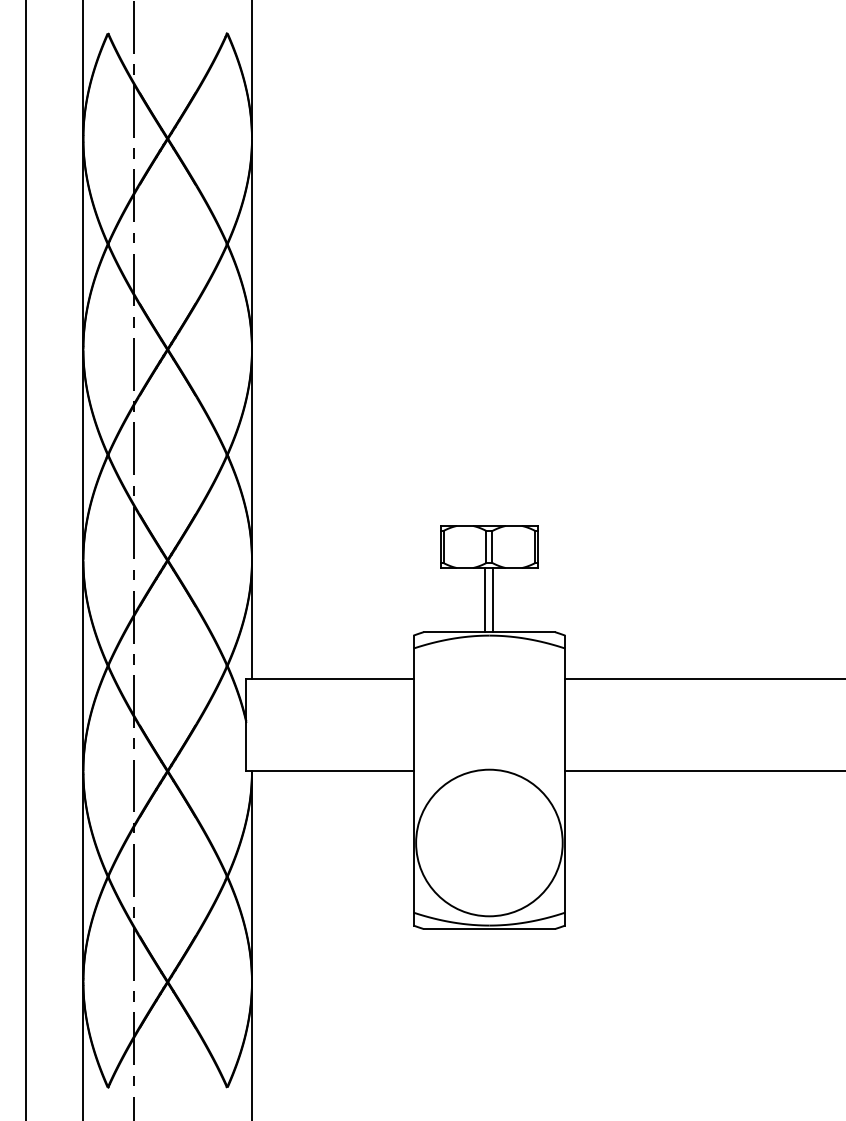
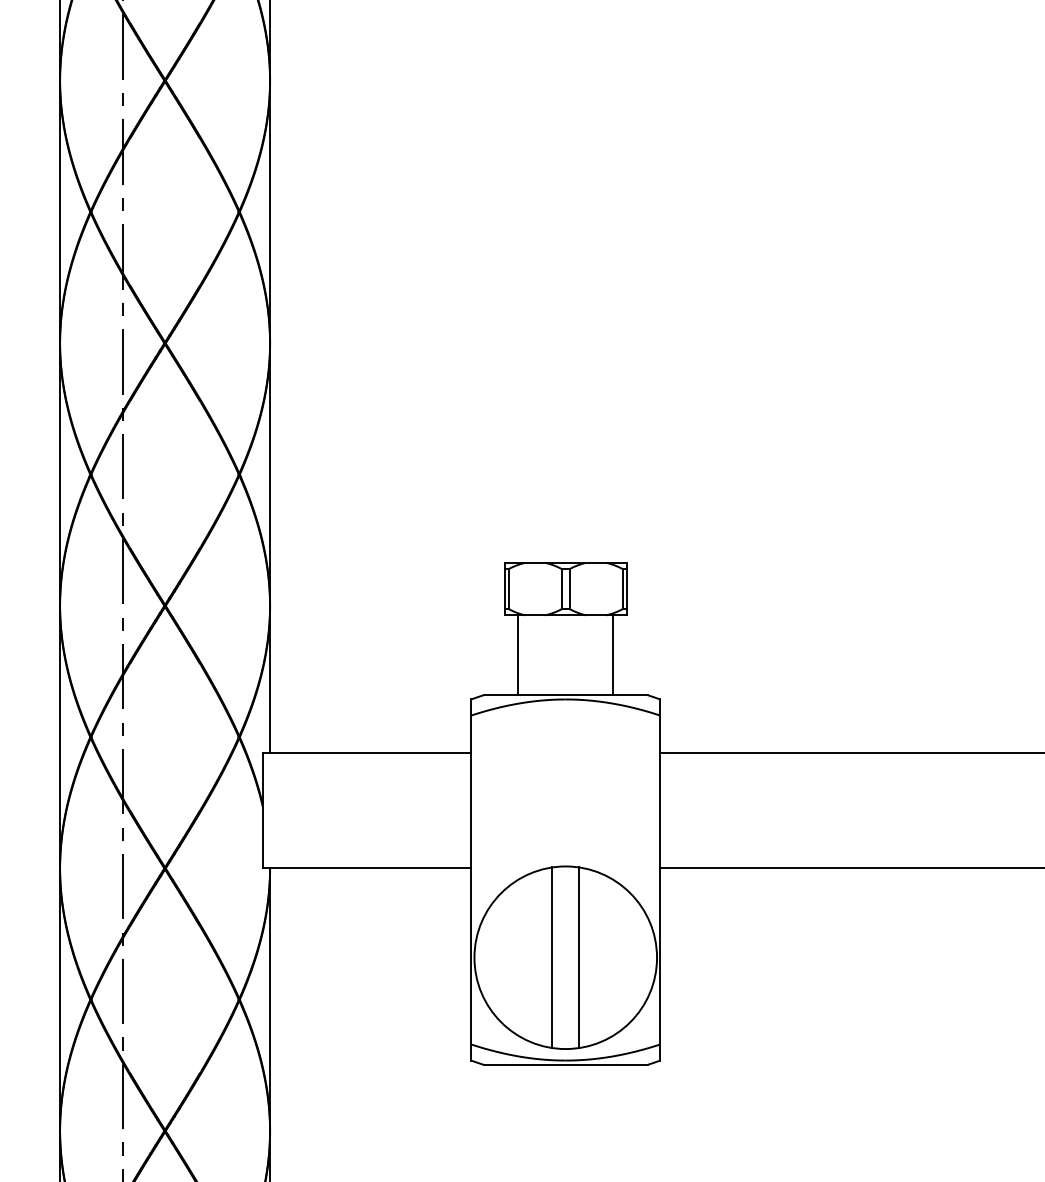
line: (485, 600) -> (518, 655), moved
line: (493, 600) -> (613, 655), moved
line: (478, 842) -> (552, 957), added
line: (500, 842) -> (579, 957), added

